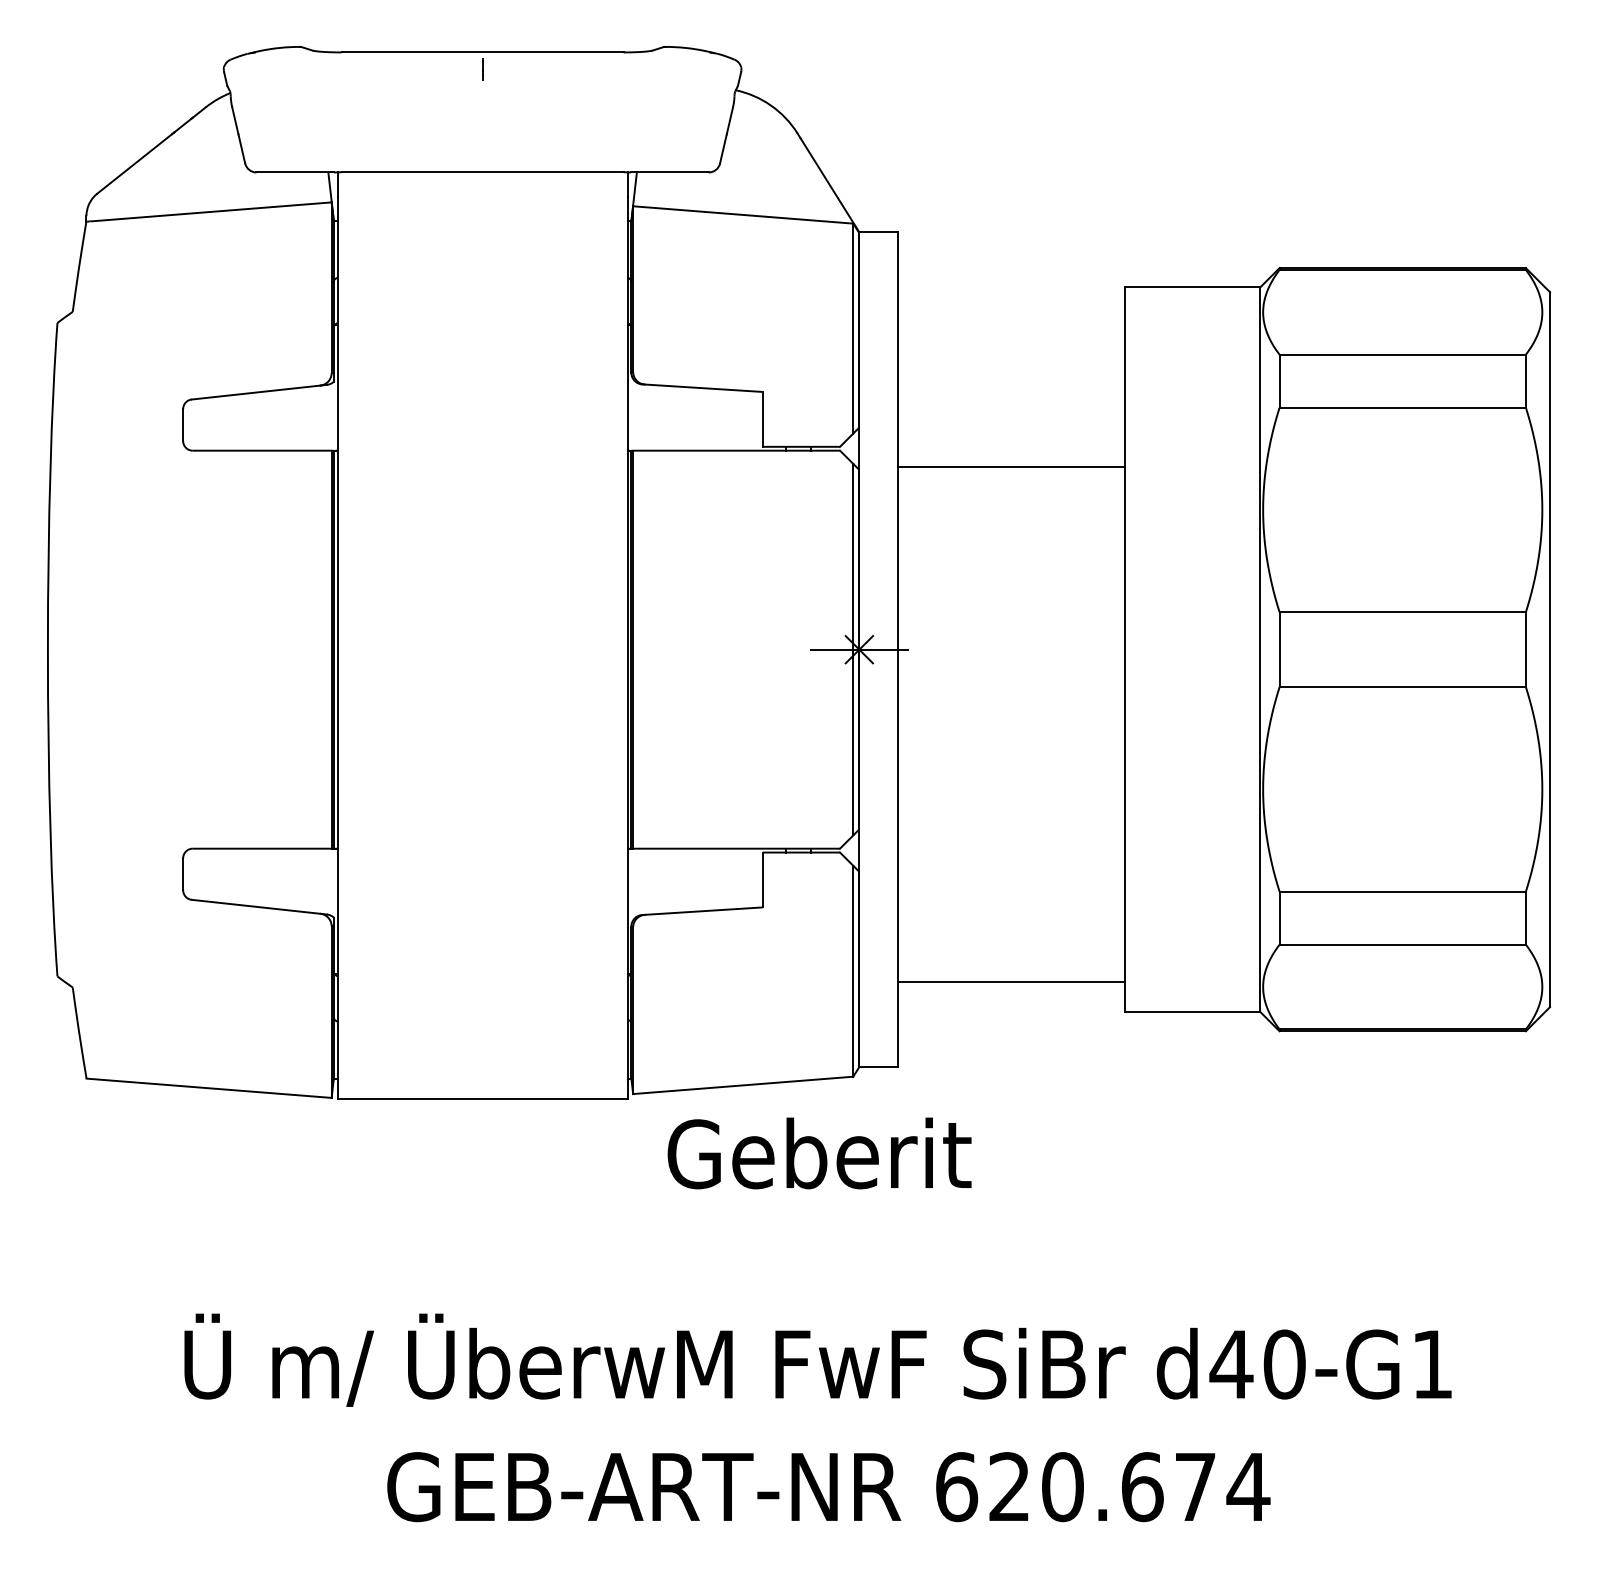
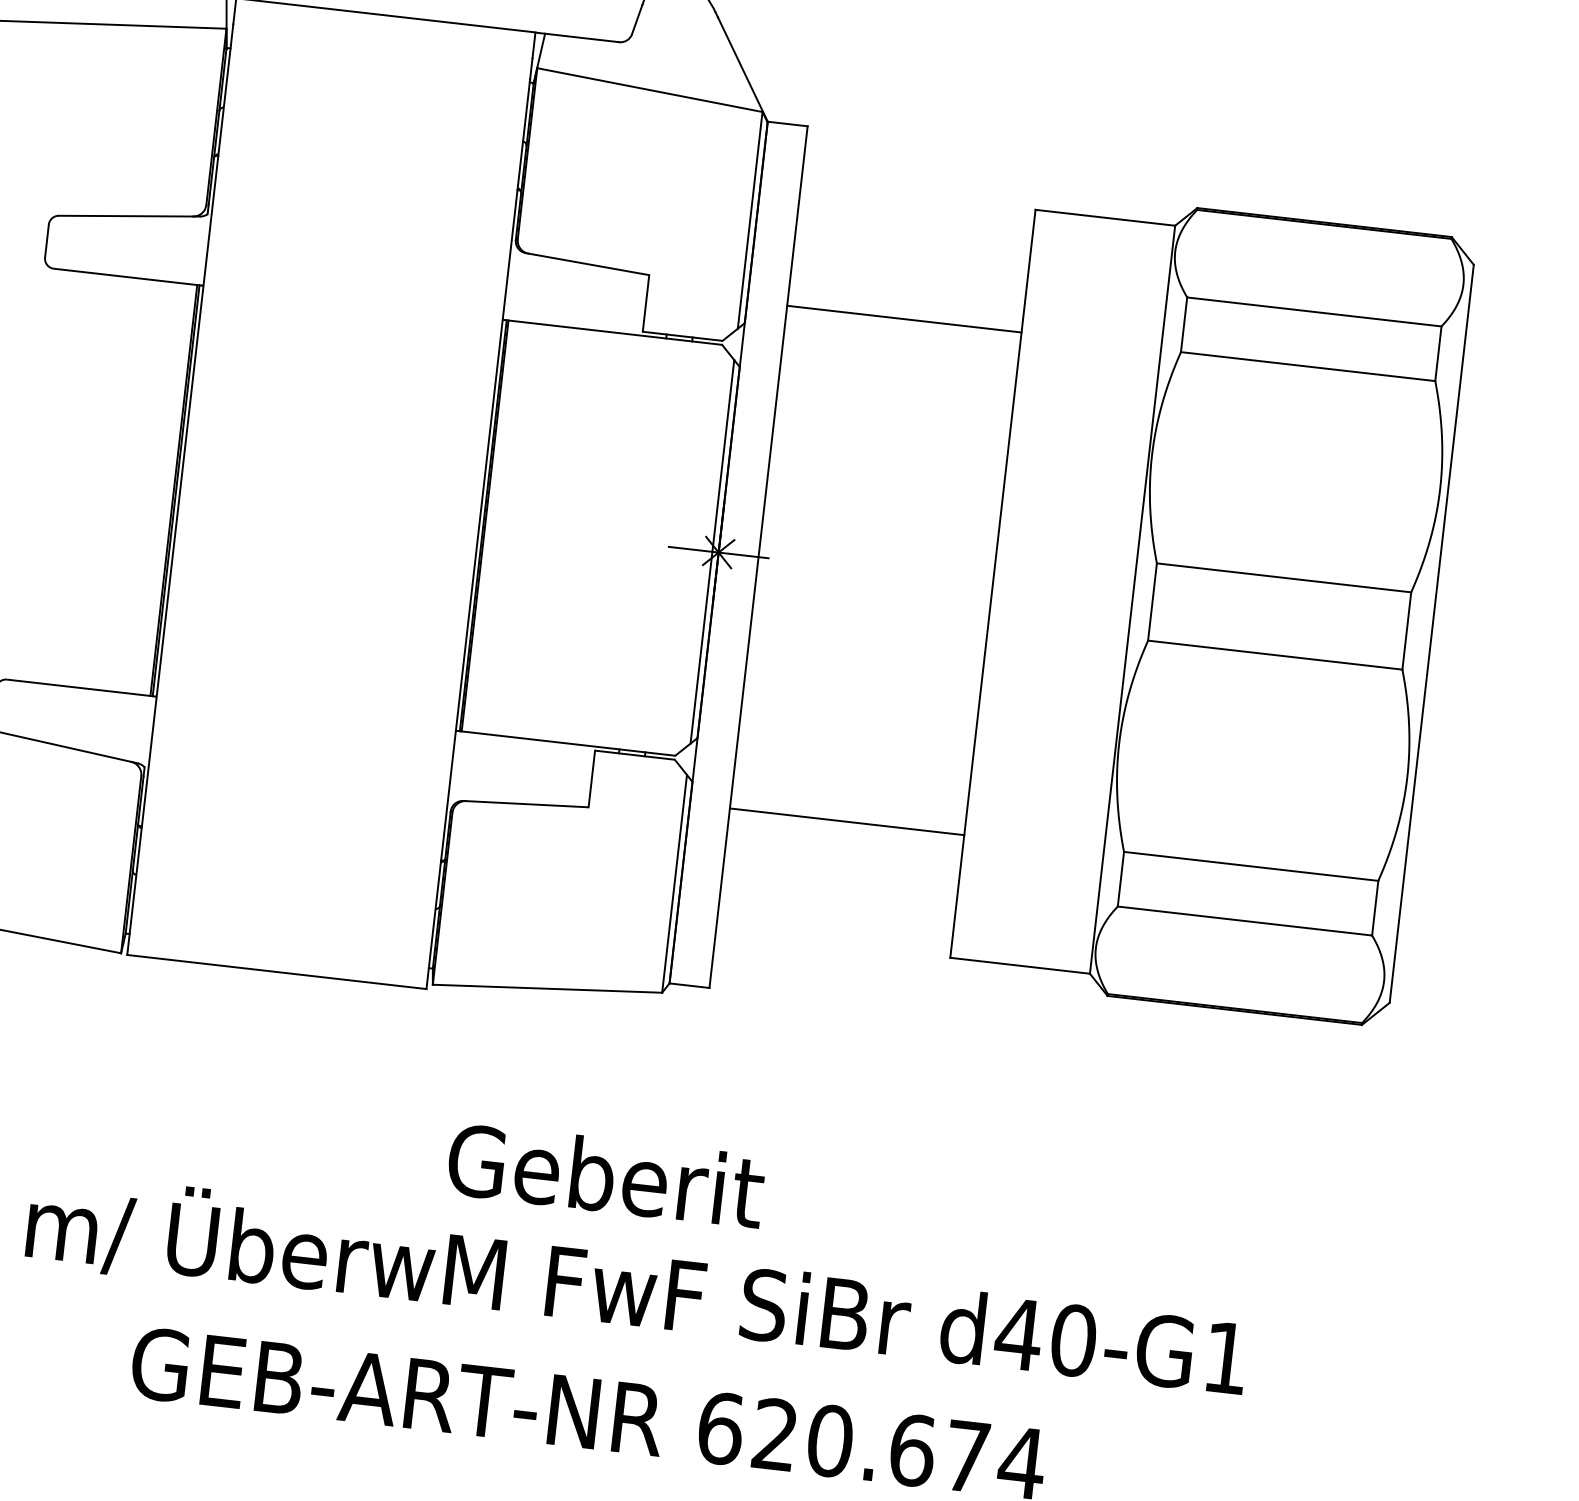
line: (1011, 467) -> (904, 319), moved
line: (1011, 982) -> (847, 822), moved
text: (819, 1153) -> (606, 1175), moved

